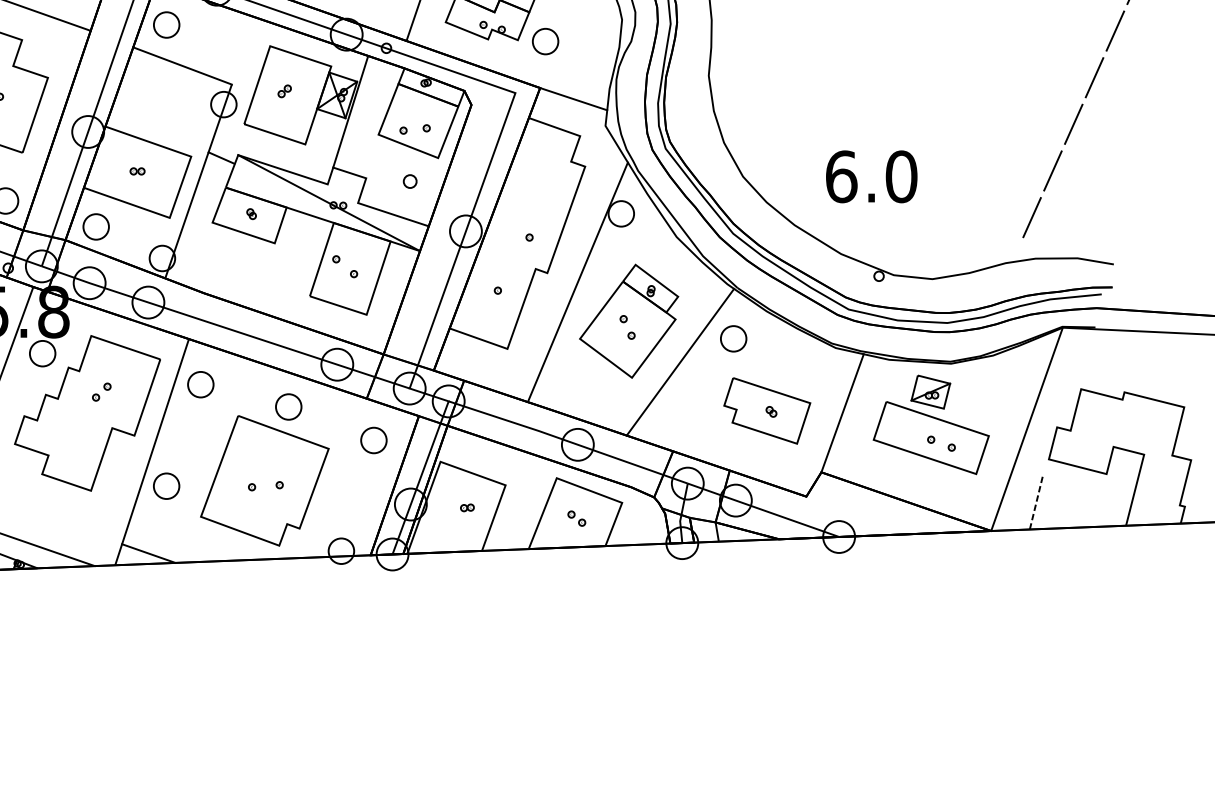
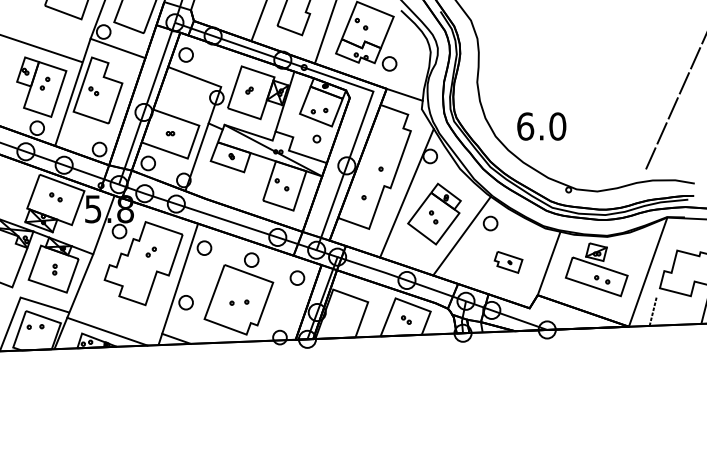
text: (871, 176) -> (541, 126), moved
part: (766, 411) -> (508, 262), size x0.6
part: (467, 506) -> (347, 313), removed

